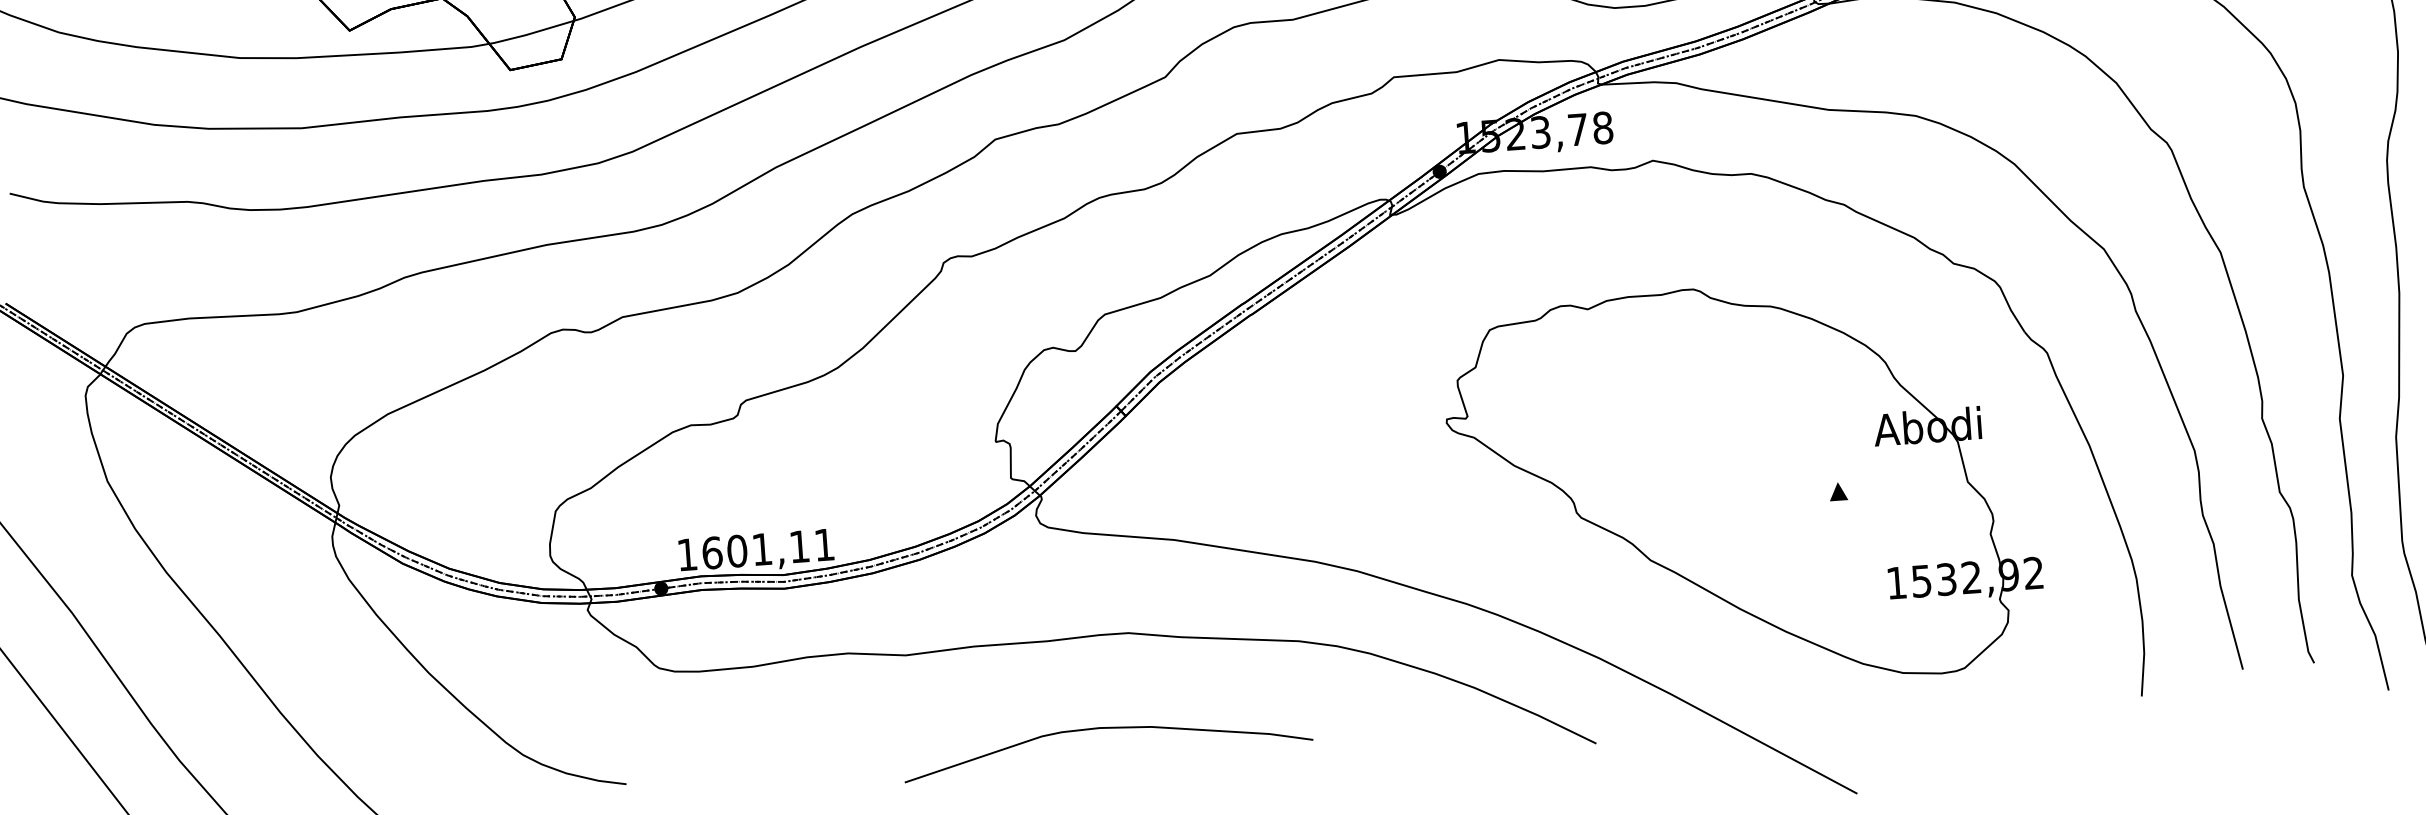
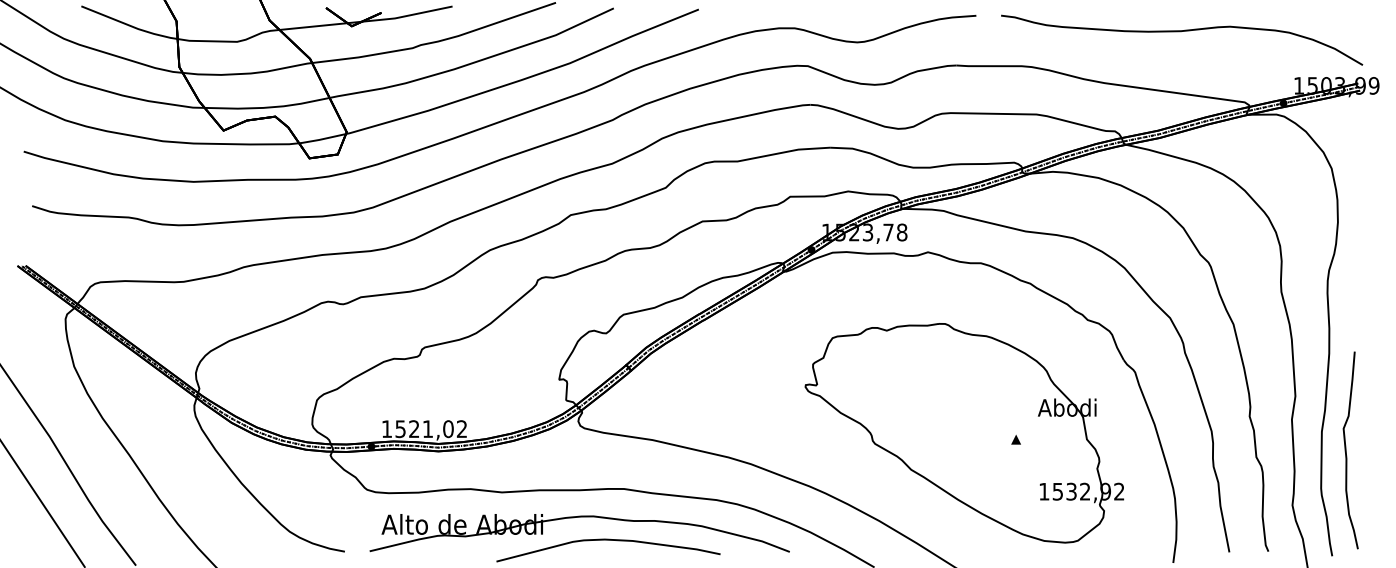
text: (766, 549) -> (430, 429), 1601,11 -> 1521,02
part: (1041, 693) -> (574, 518), added

